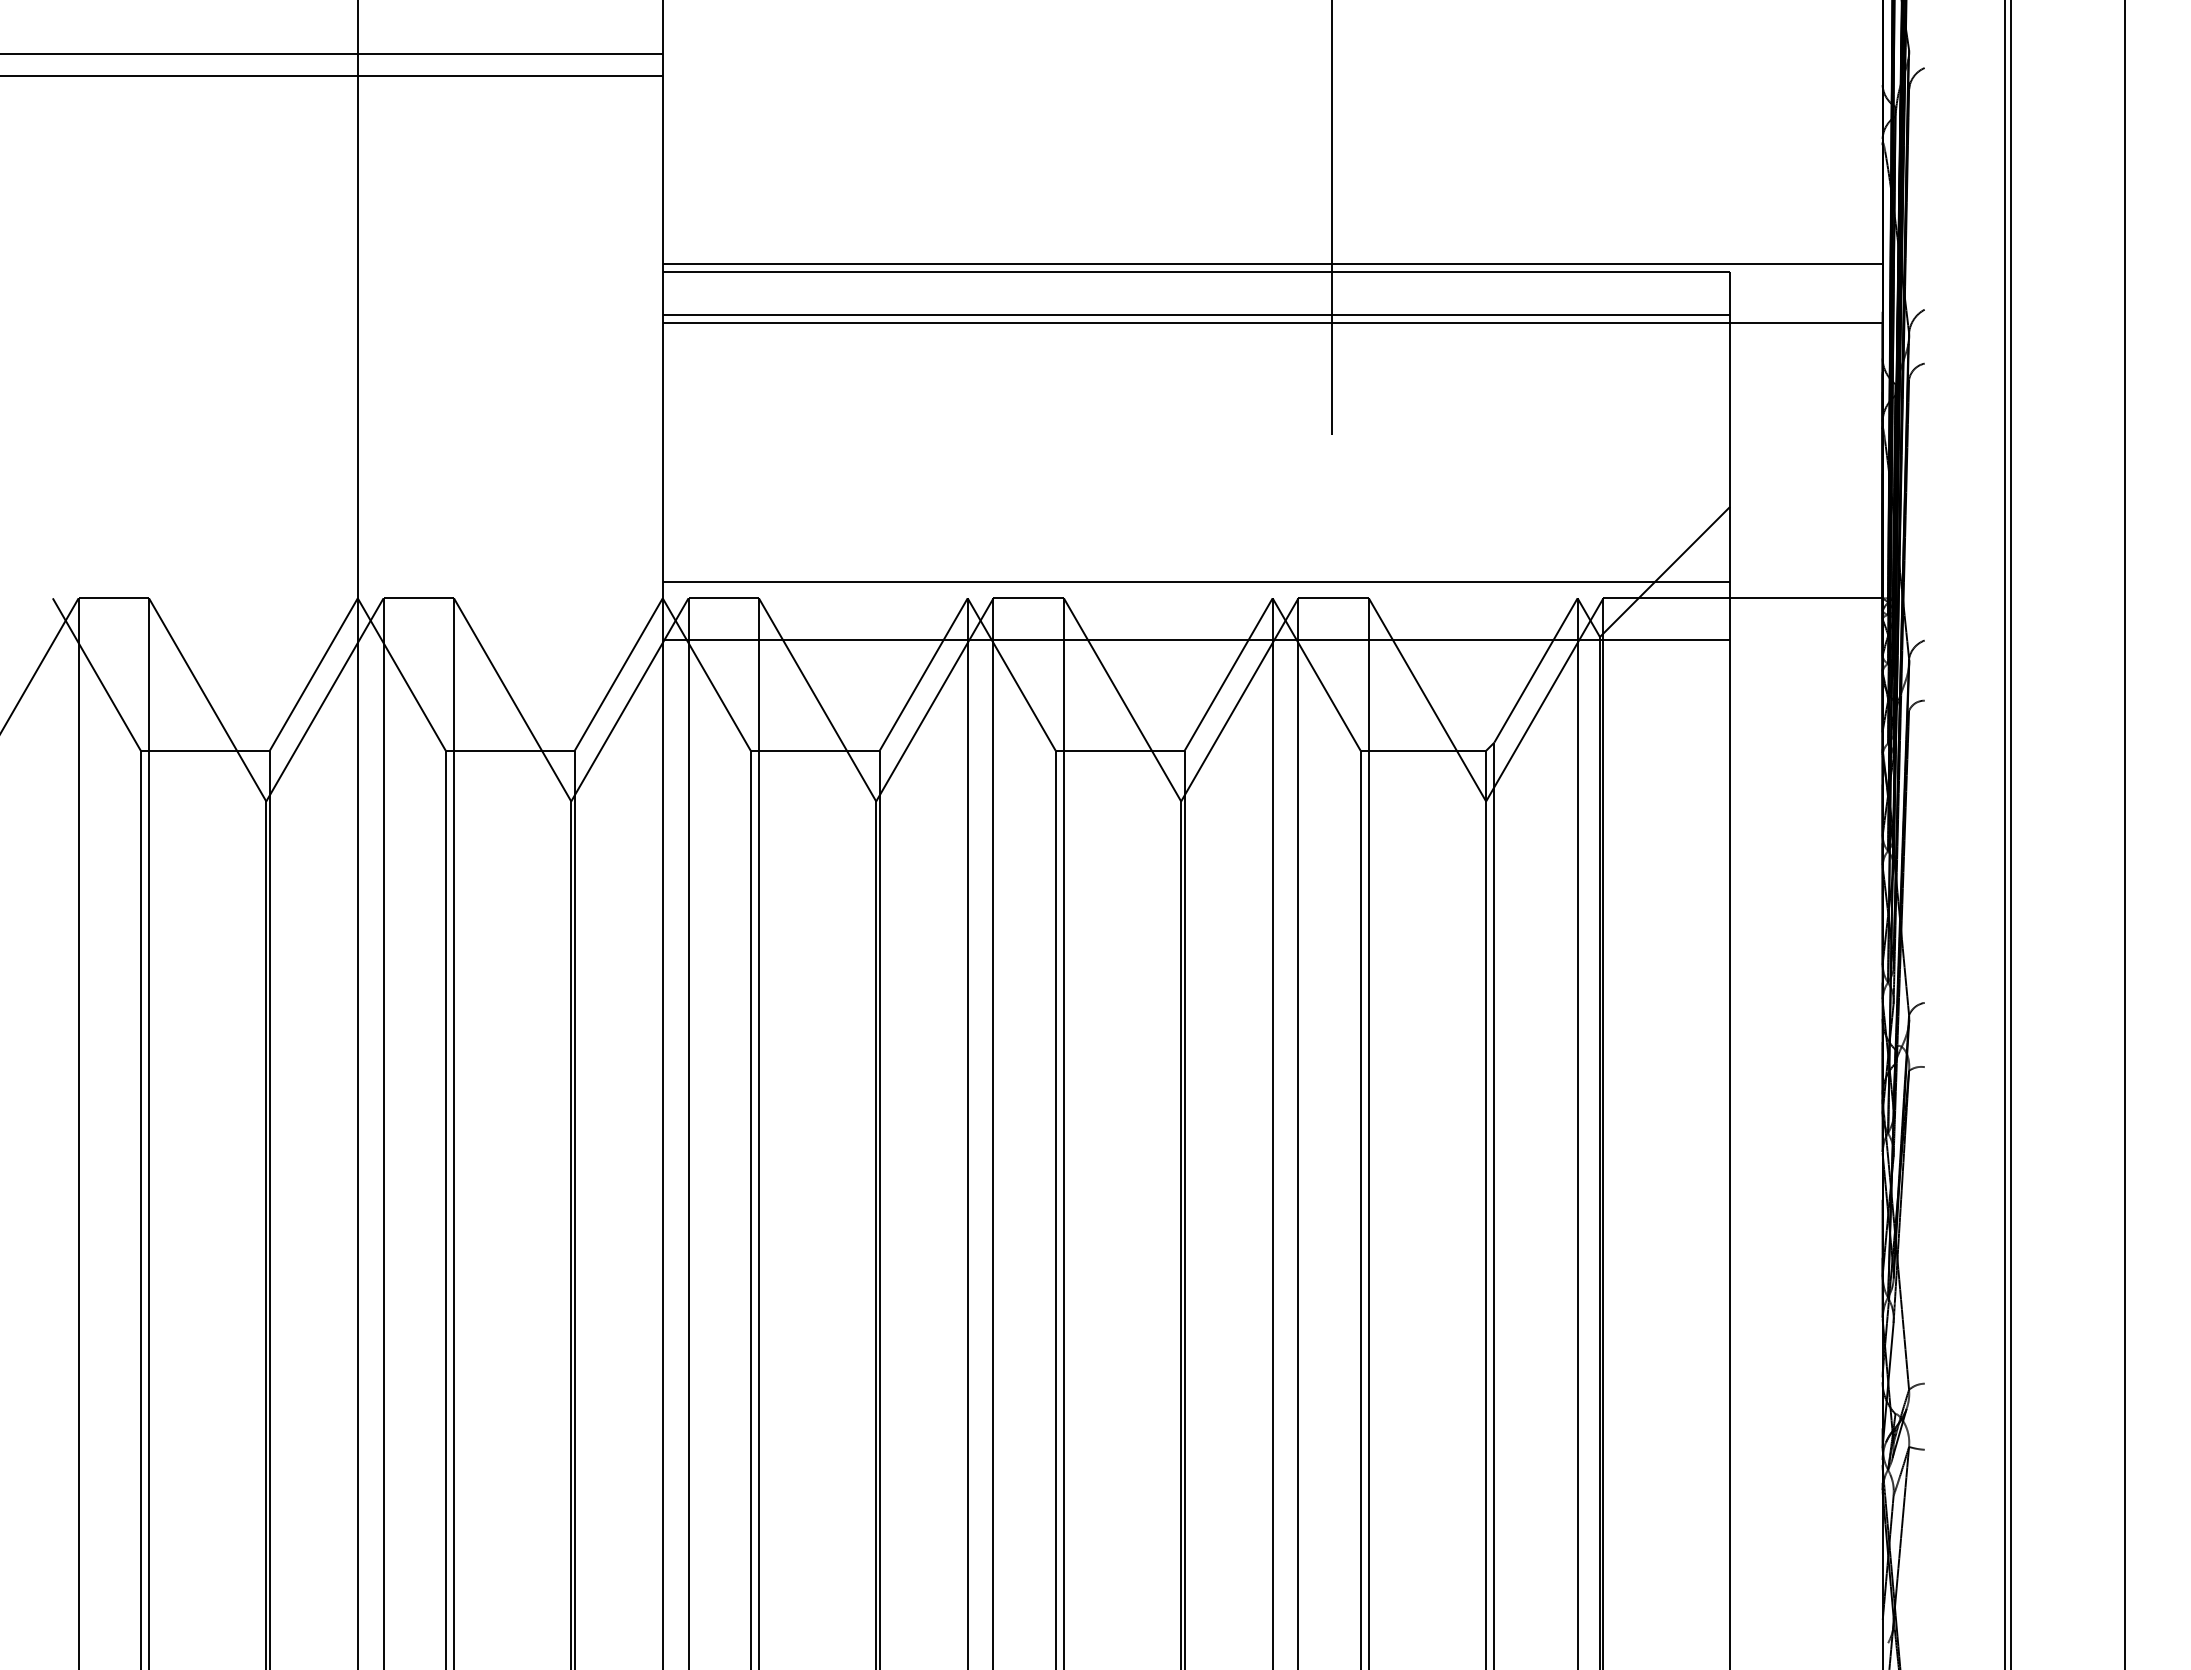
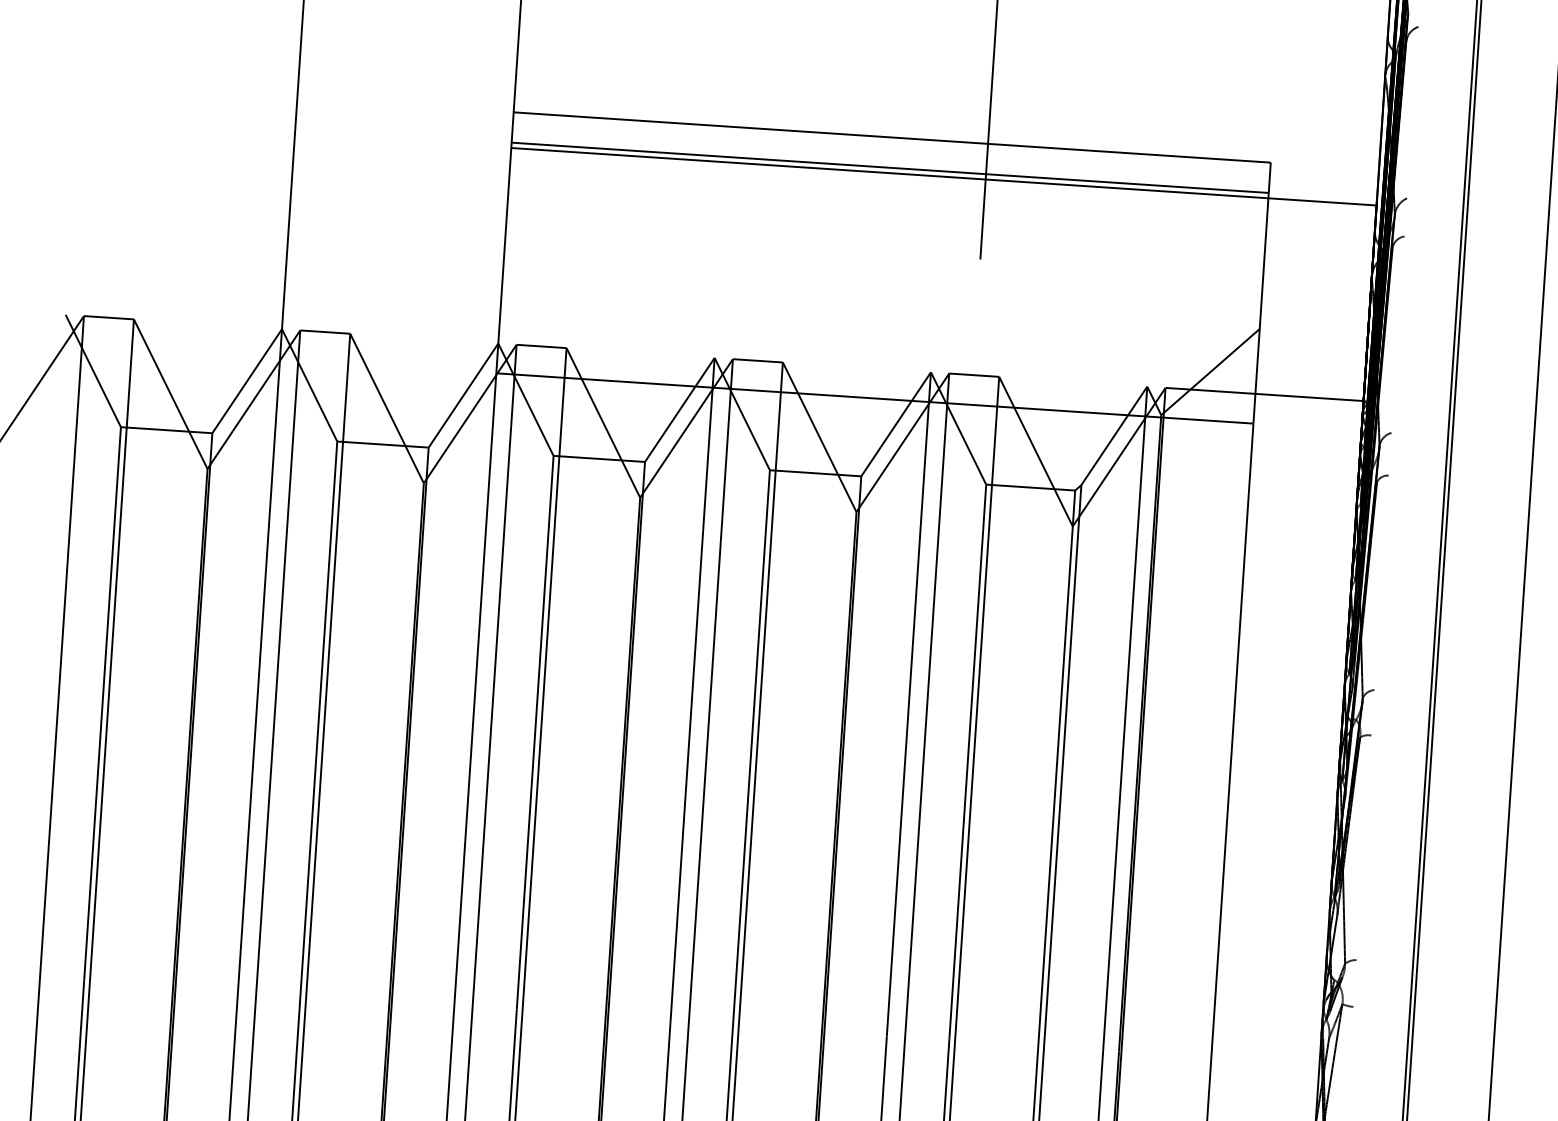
line: (1272, 264) -> (946, 135), removed
line: (1196, 582) -> (877, 357), removed

